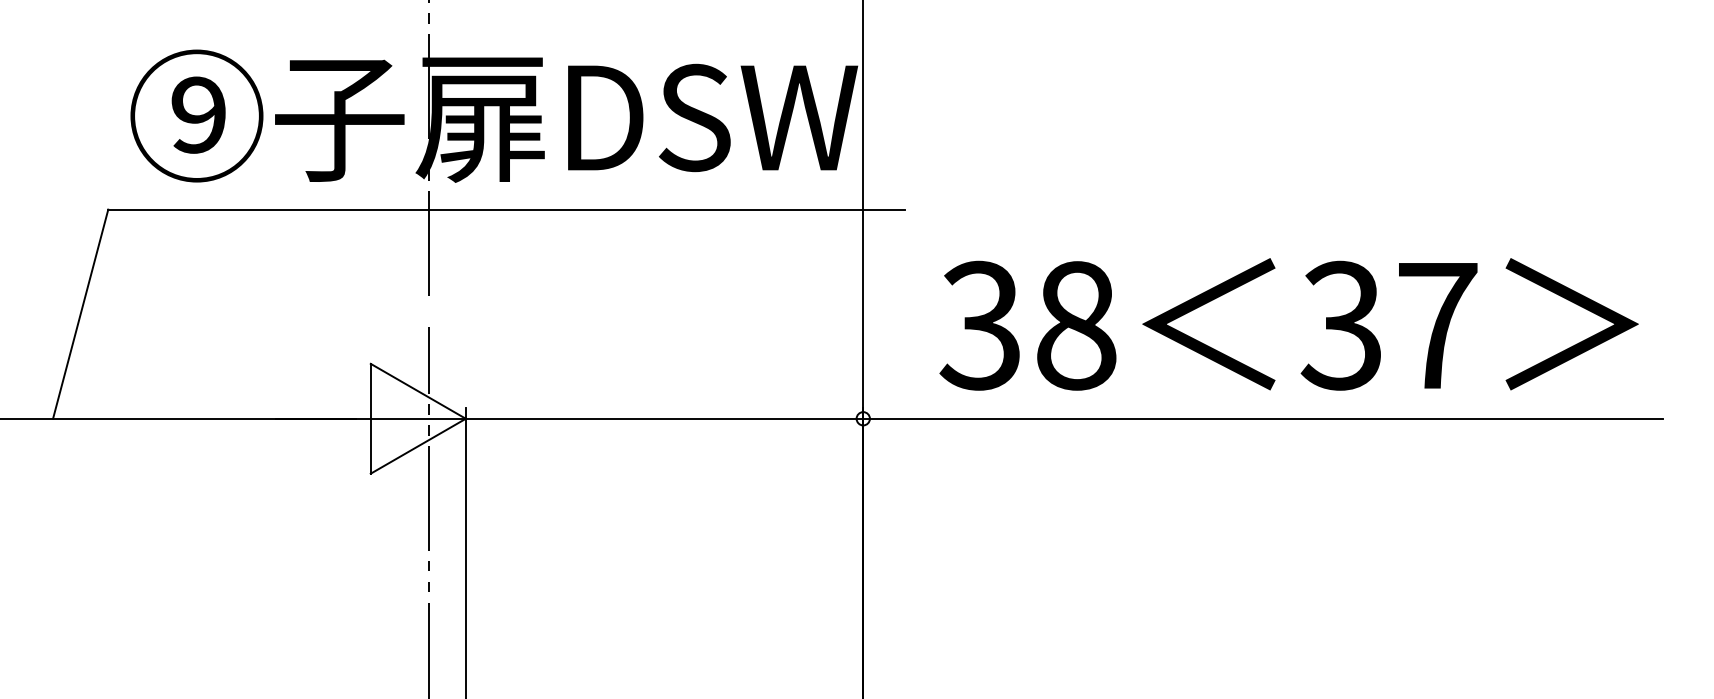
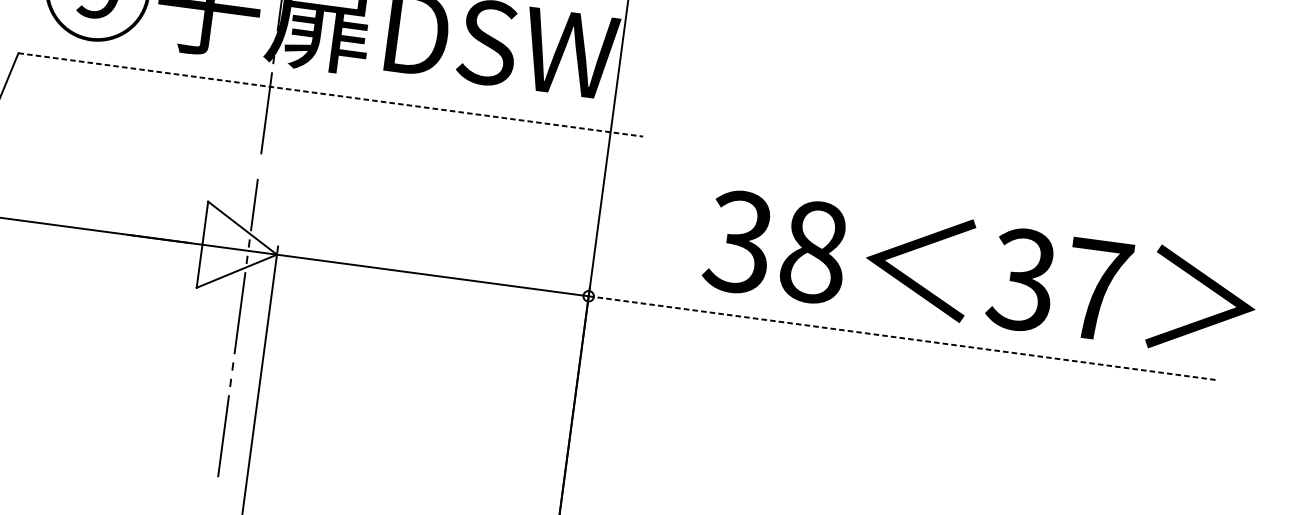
line: (507, 209) -> (331, 94), solid -> dashed
text: (1288, 324) -> (980, 273), moved
line: (1262, 418) -> (901, 337), solid -> dashed

